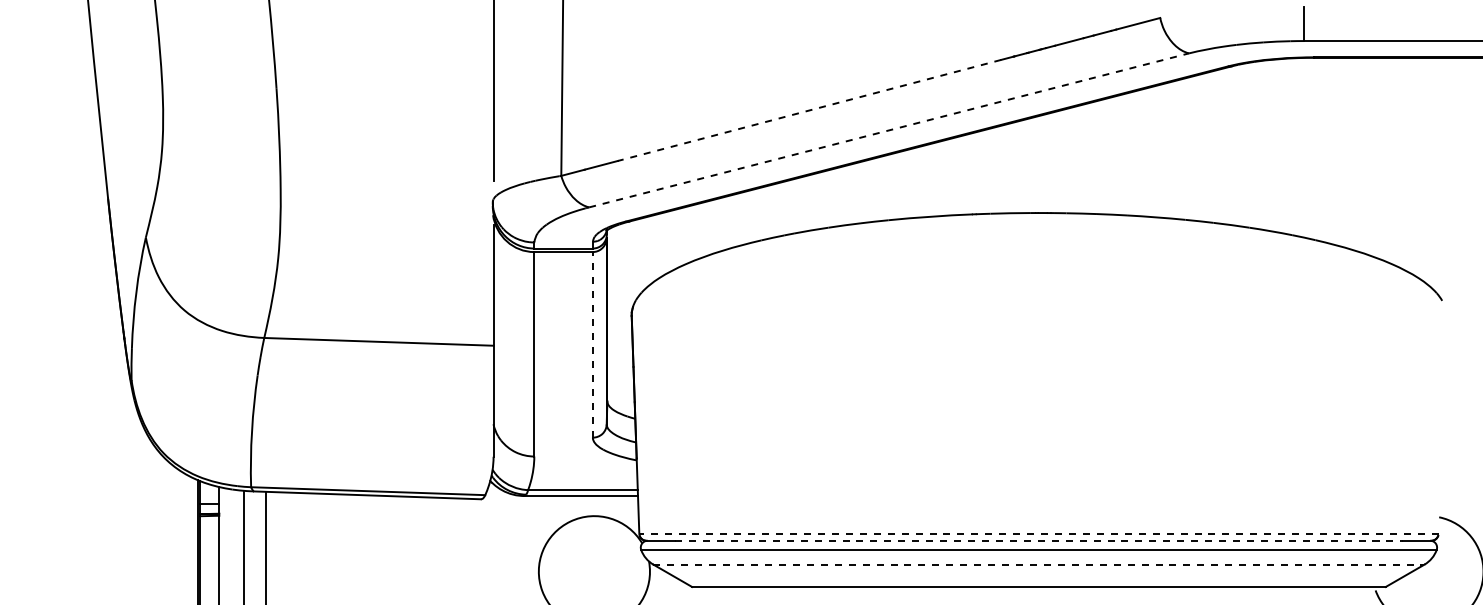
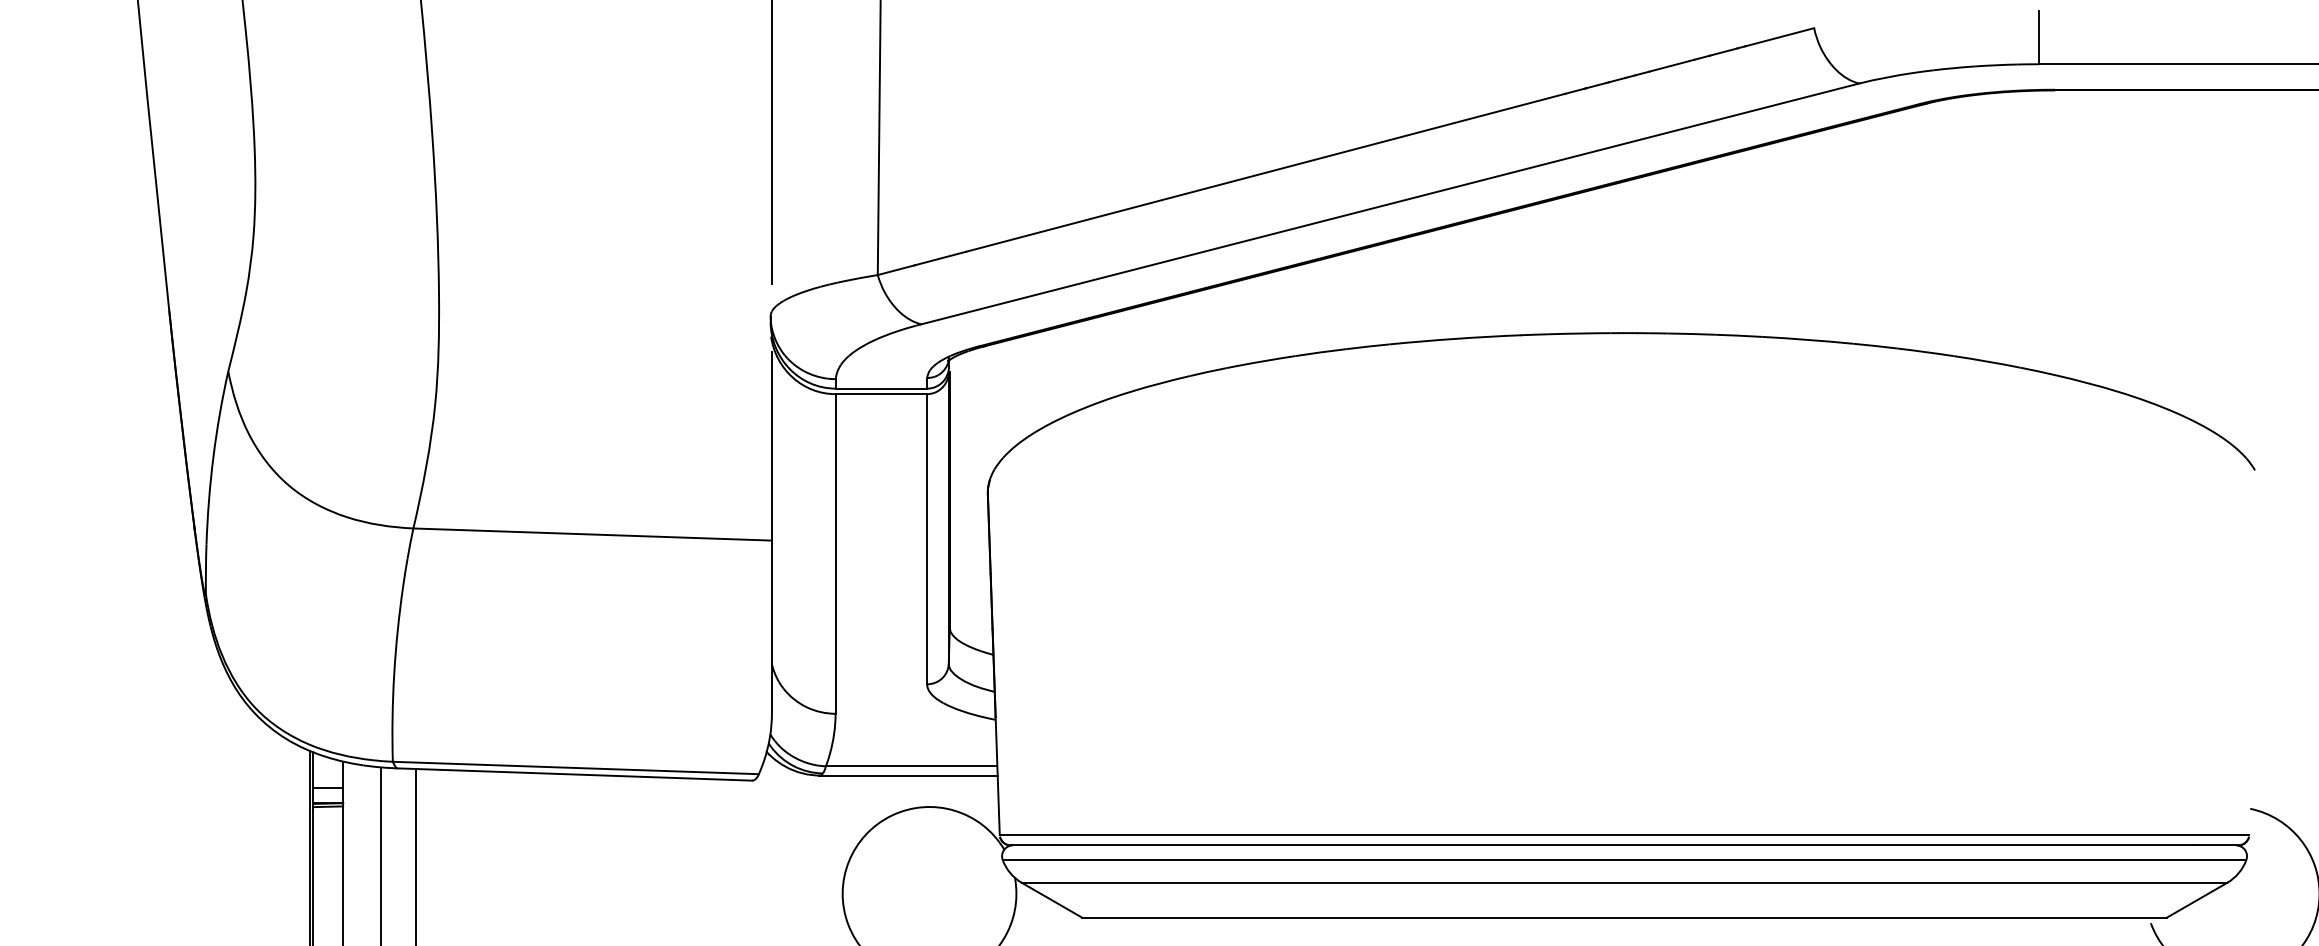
line: (809, 110) -> (1265, 172), dashed -> solid
line: (889, 130) -> (1390, 204), dashed -> solid
line: (592, 344) -> (926, 538), dashed -> solid
line: (1038, 534) -> (1623, 835), dashed -> solid
line: (1039, 540) -> (1625, 845), dashed -> solid
line: (1039, 564) -> (1625, 882), dashed -> solid

